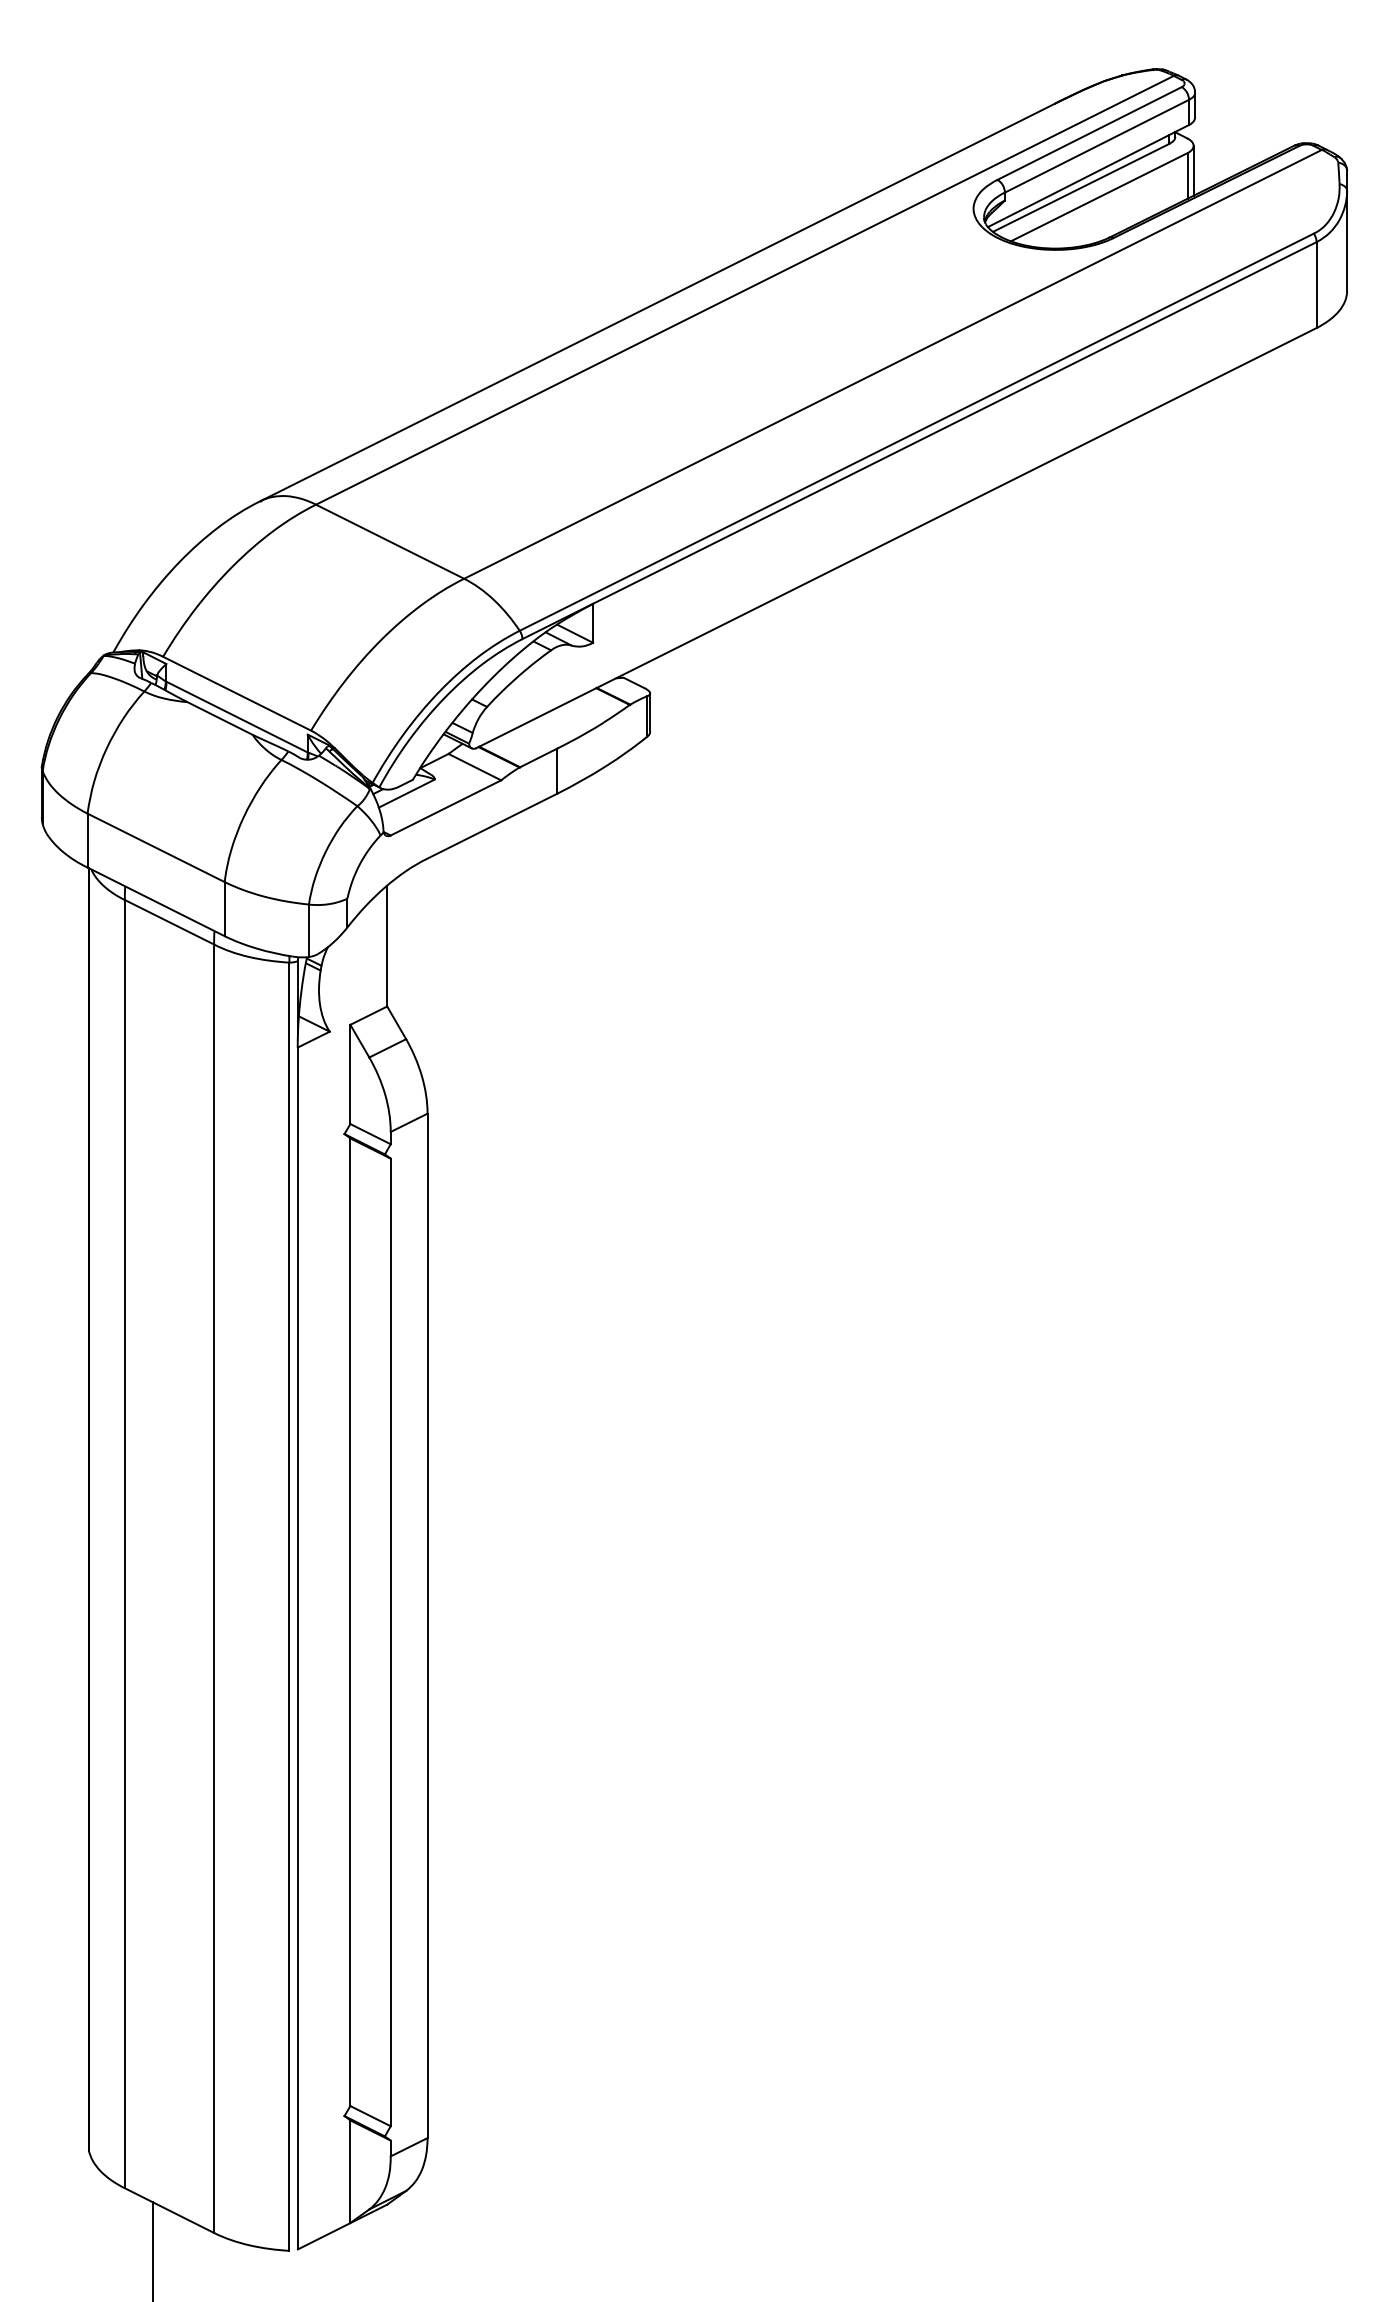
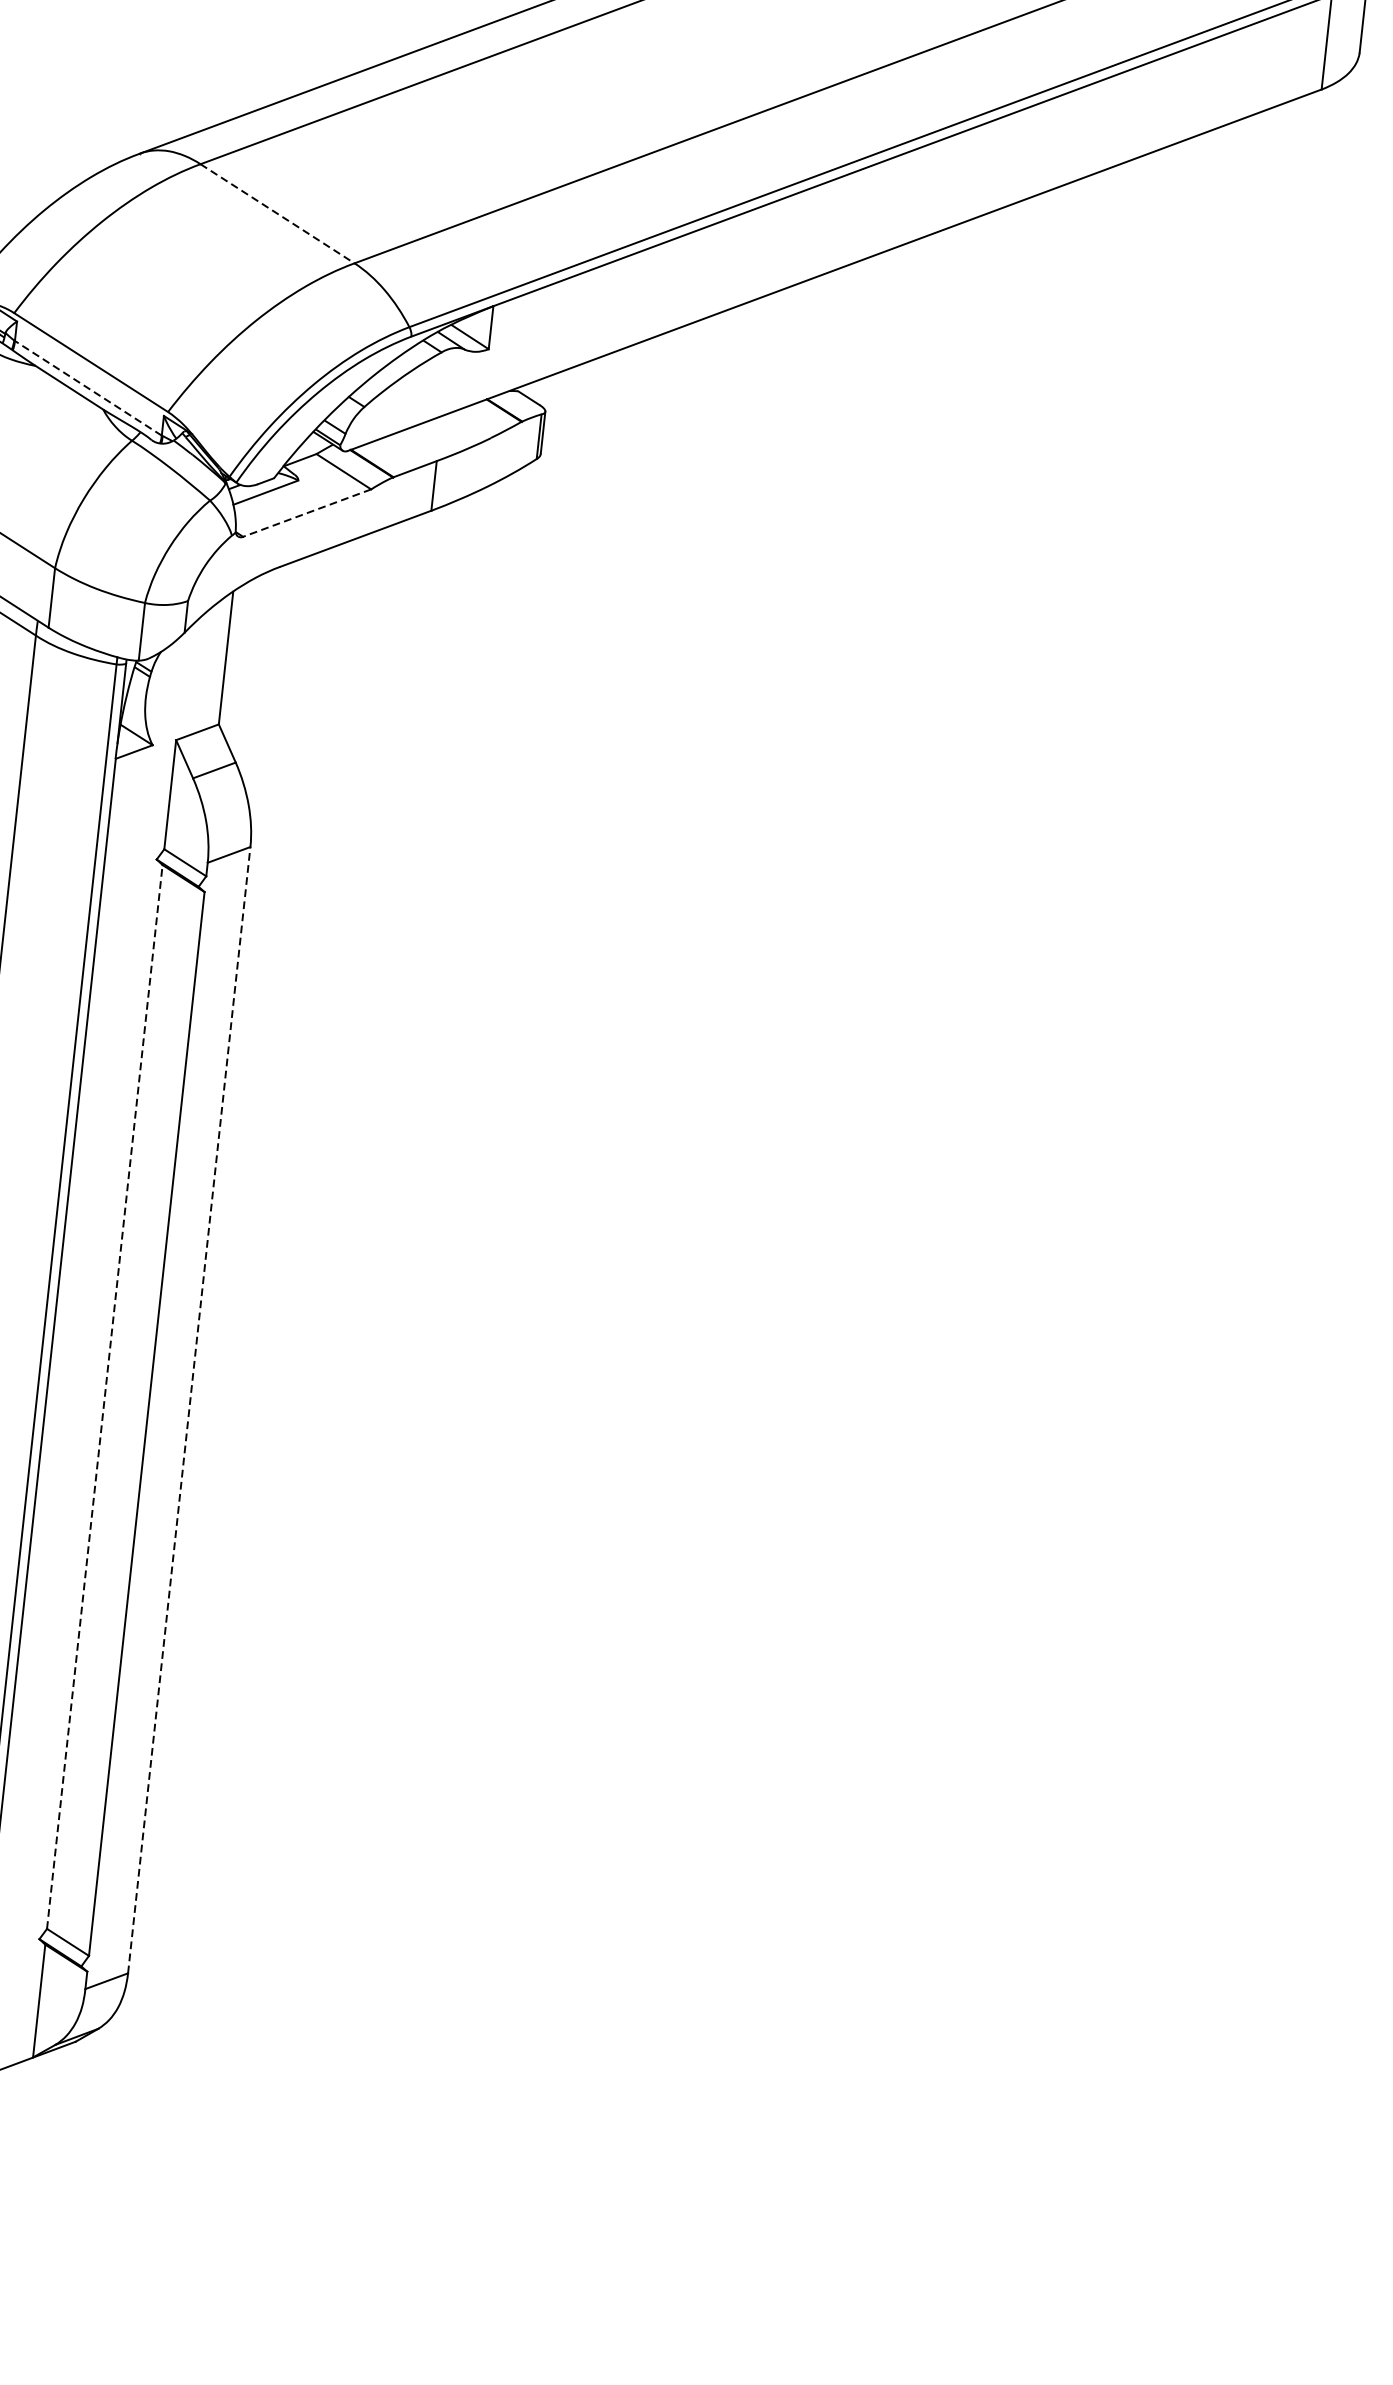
line: (390, 541) -> (278, 213), solid -> dashed
line: (237, 717) -> (88, 388), solid -> dashed
line: (445, 807) -> (306, 512), solid -> dashed
line: (350, 1622) -> (104, 1397), solid -> dashed
line: (427, 1625) -> (189, 1409), solid -> dashed

